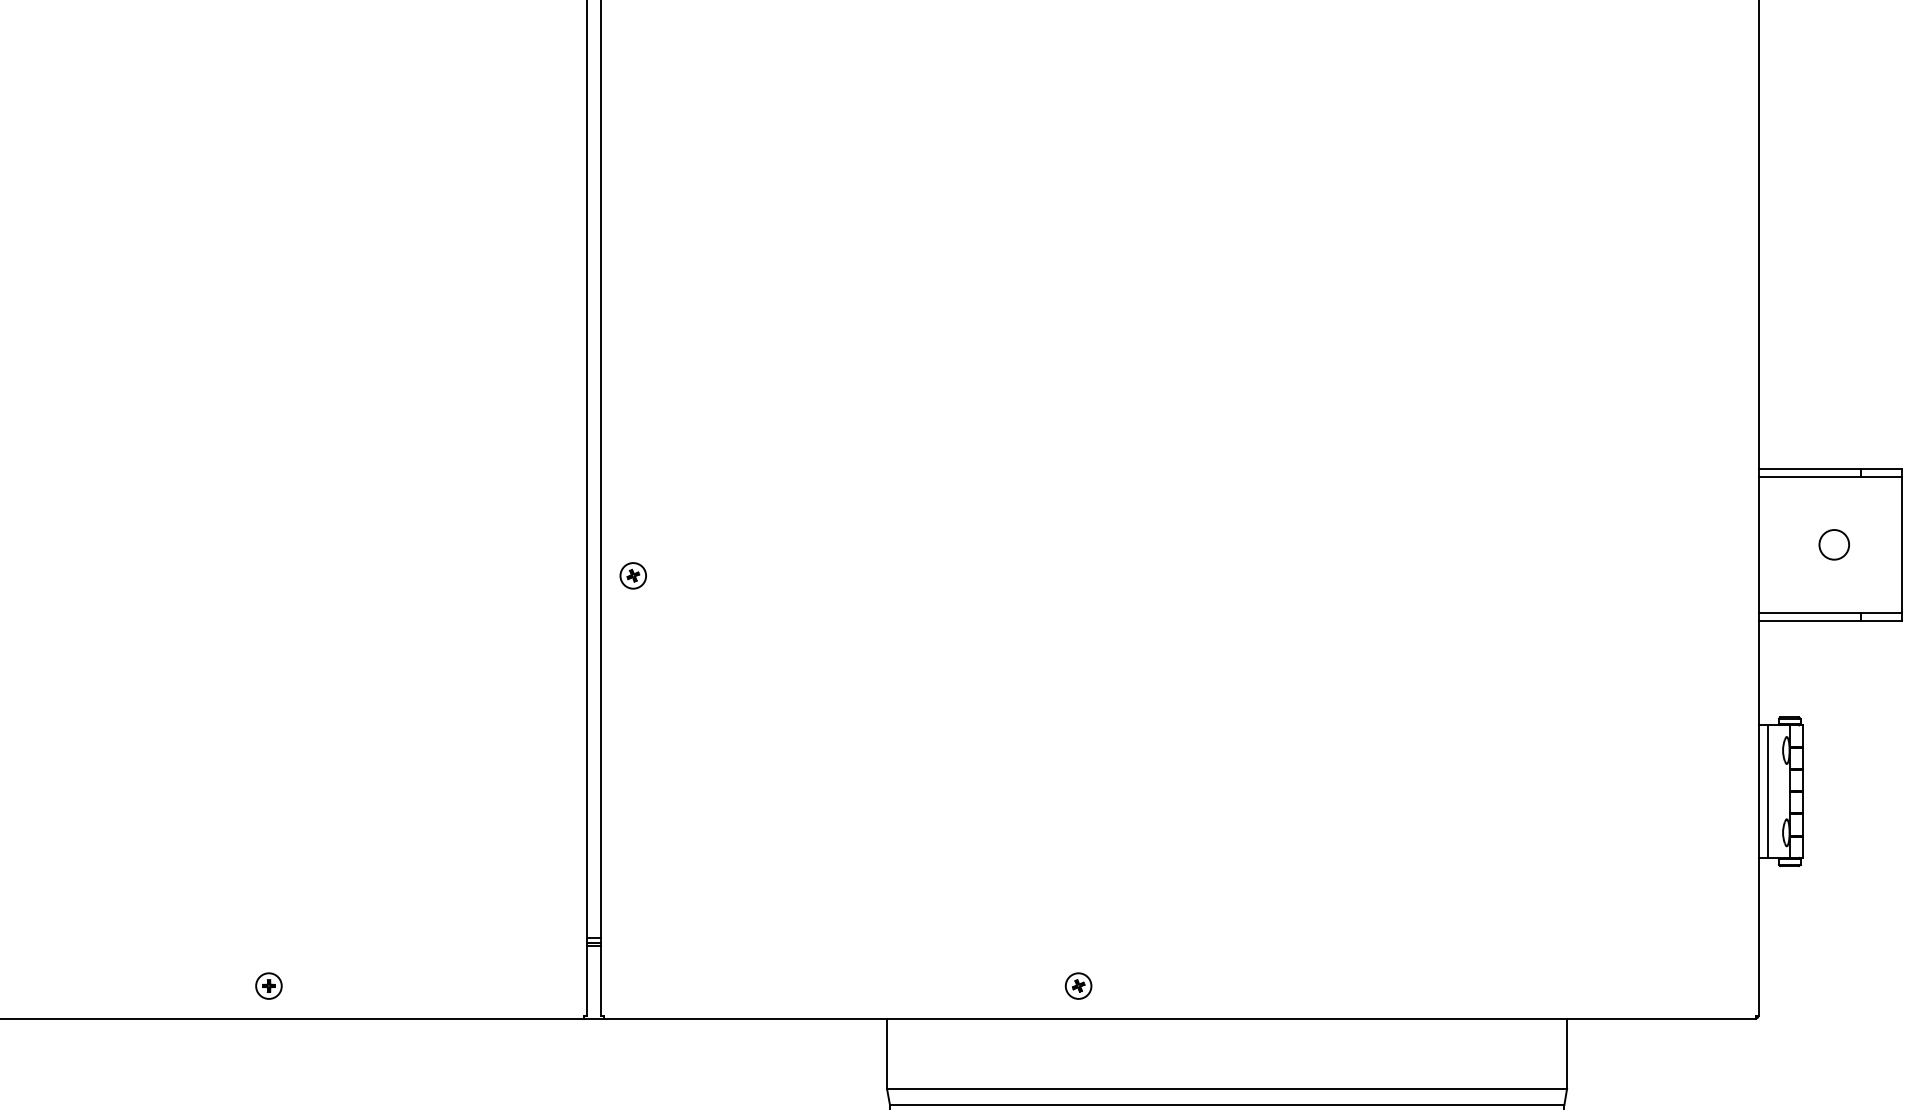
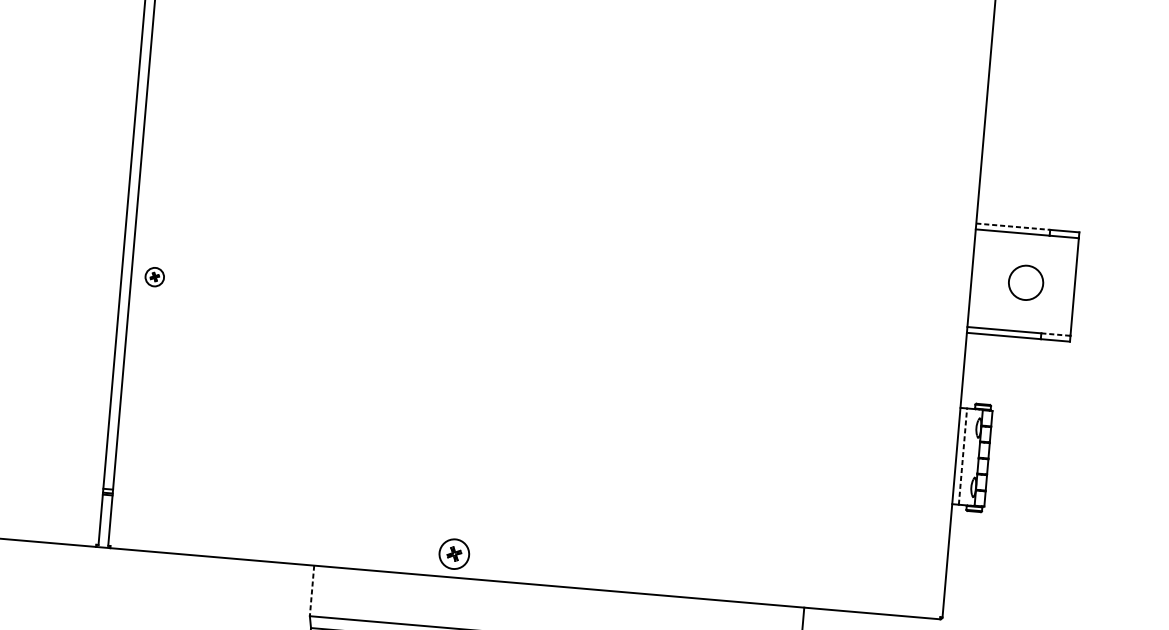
line: (1810, 469) -> (1013, 227), solid -> dashed
circle: (1834, 544) -> (1026, 282), size x1.6
part: (632, 575) -> (154, 276), moved
line: (1882, 612) -> (1056, 334), solid -> dashed
line: (1767, 791) -> (962, 456), solid -> dashed
part: (1078, 985) -> (454, 553), size x1.6
line: (887, 1054) -> (312, 591), solid -> dashed

